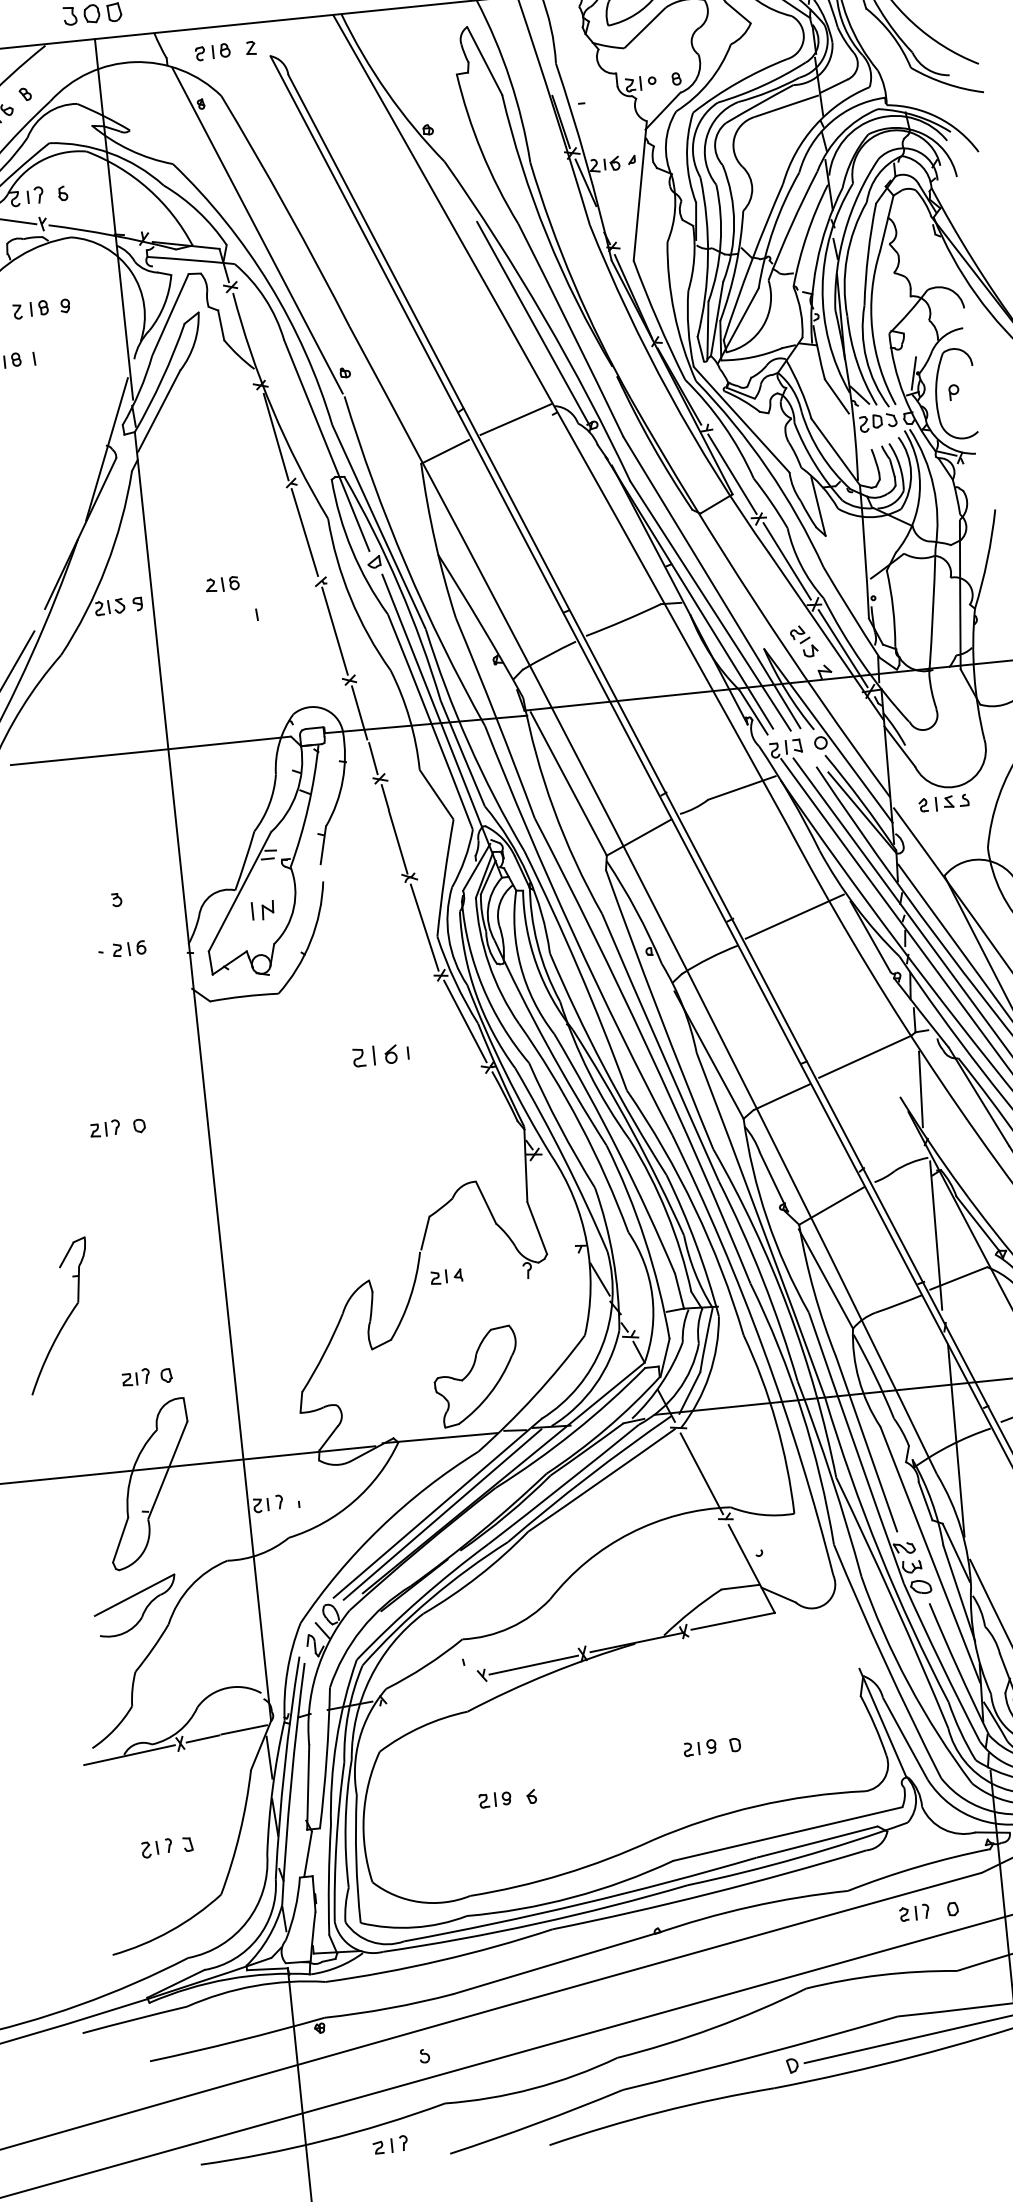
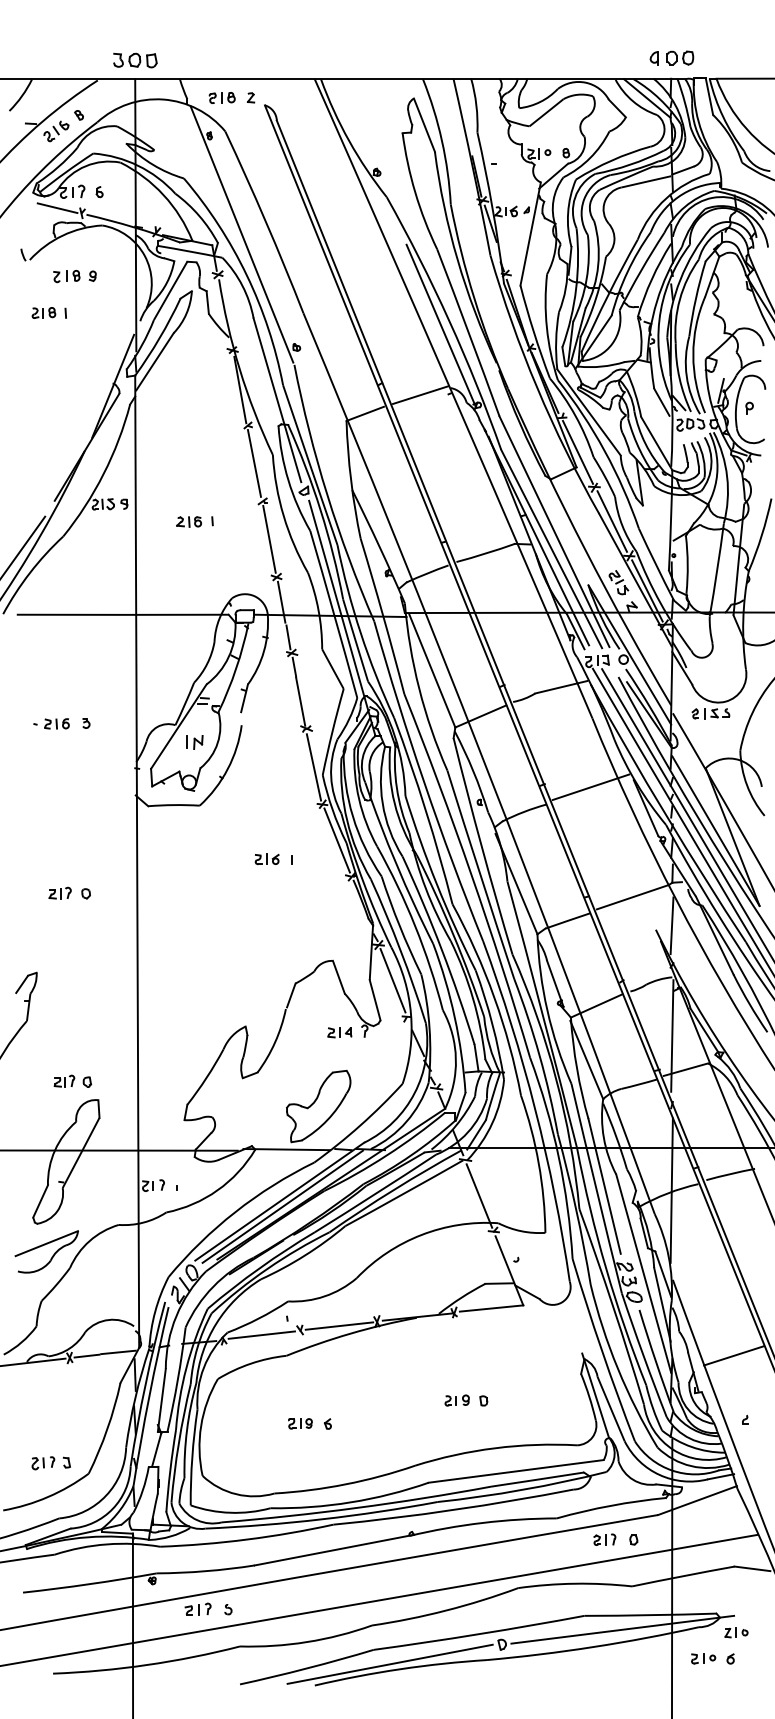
part: (223, 583) -> (189, 521), moved
part: (122, 949) -> (51, 723), moved
part: (374, 1056) -> (266, 859), size x0.71
line: (557, 1199) -> (392, 980), added
part: (446, 1276) -> (339, 1032), moved
line: (431, 1686) -> (261, 1334), added
part: (166, 1847) -> (50, 1463), moved
line: (645, 2105) -> (389, 1663), added
part: (389, 2143) -> (197, 1608), moved

